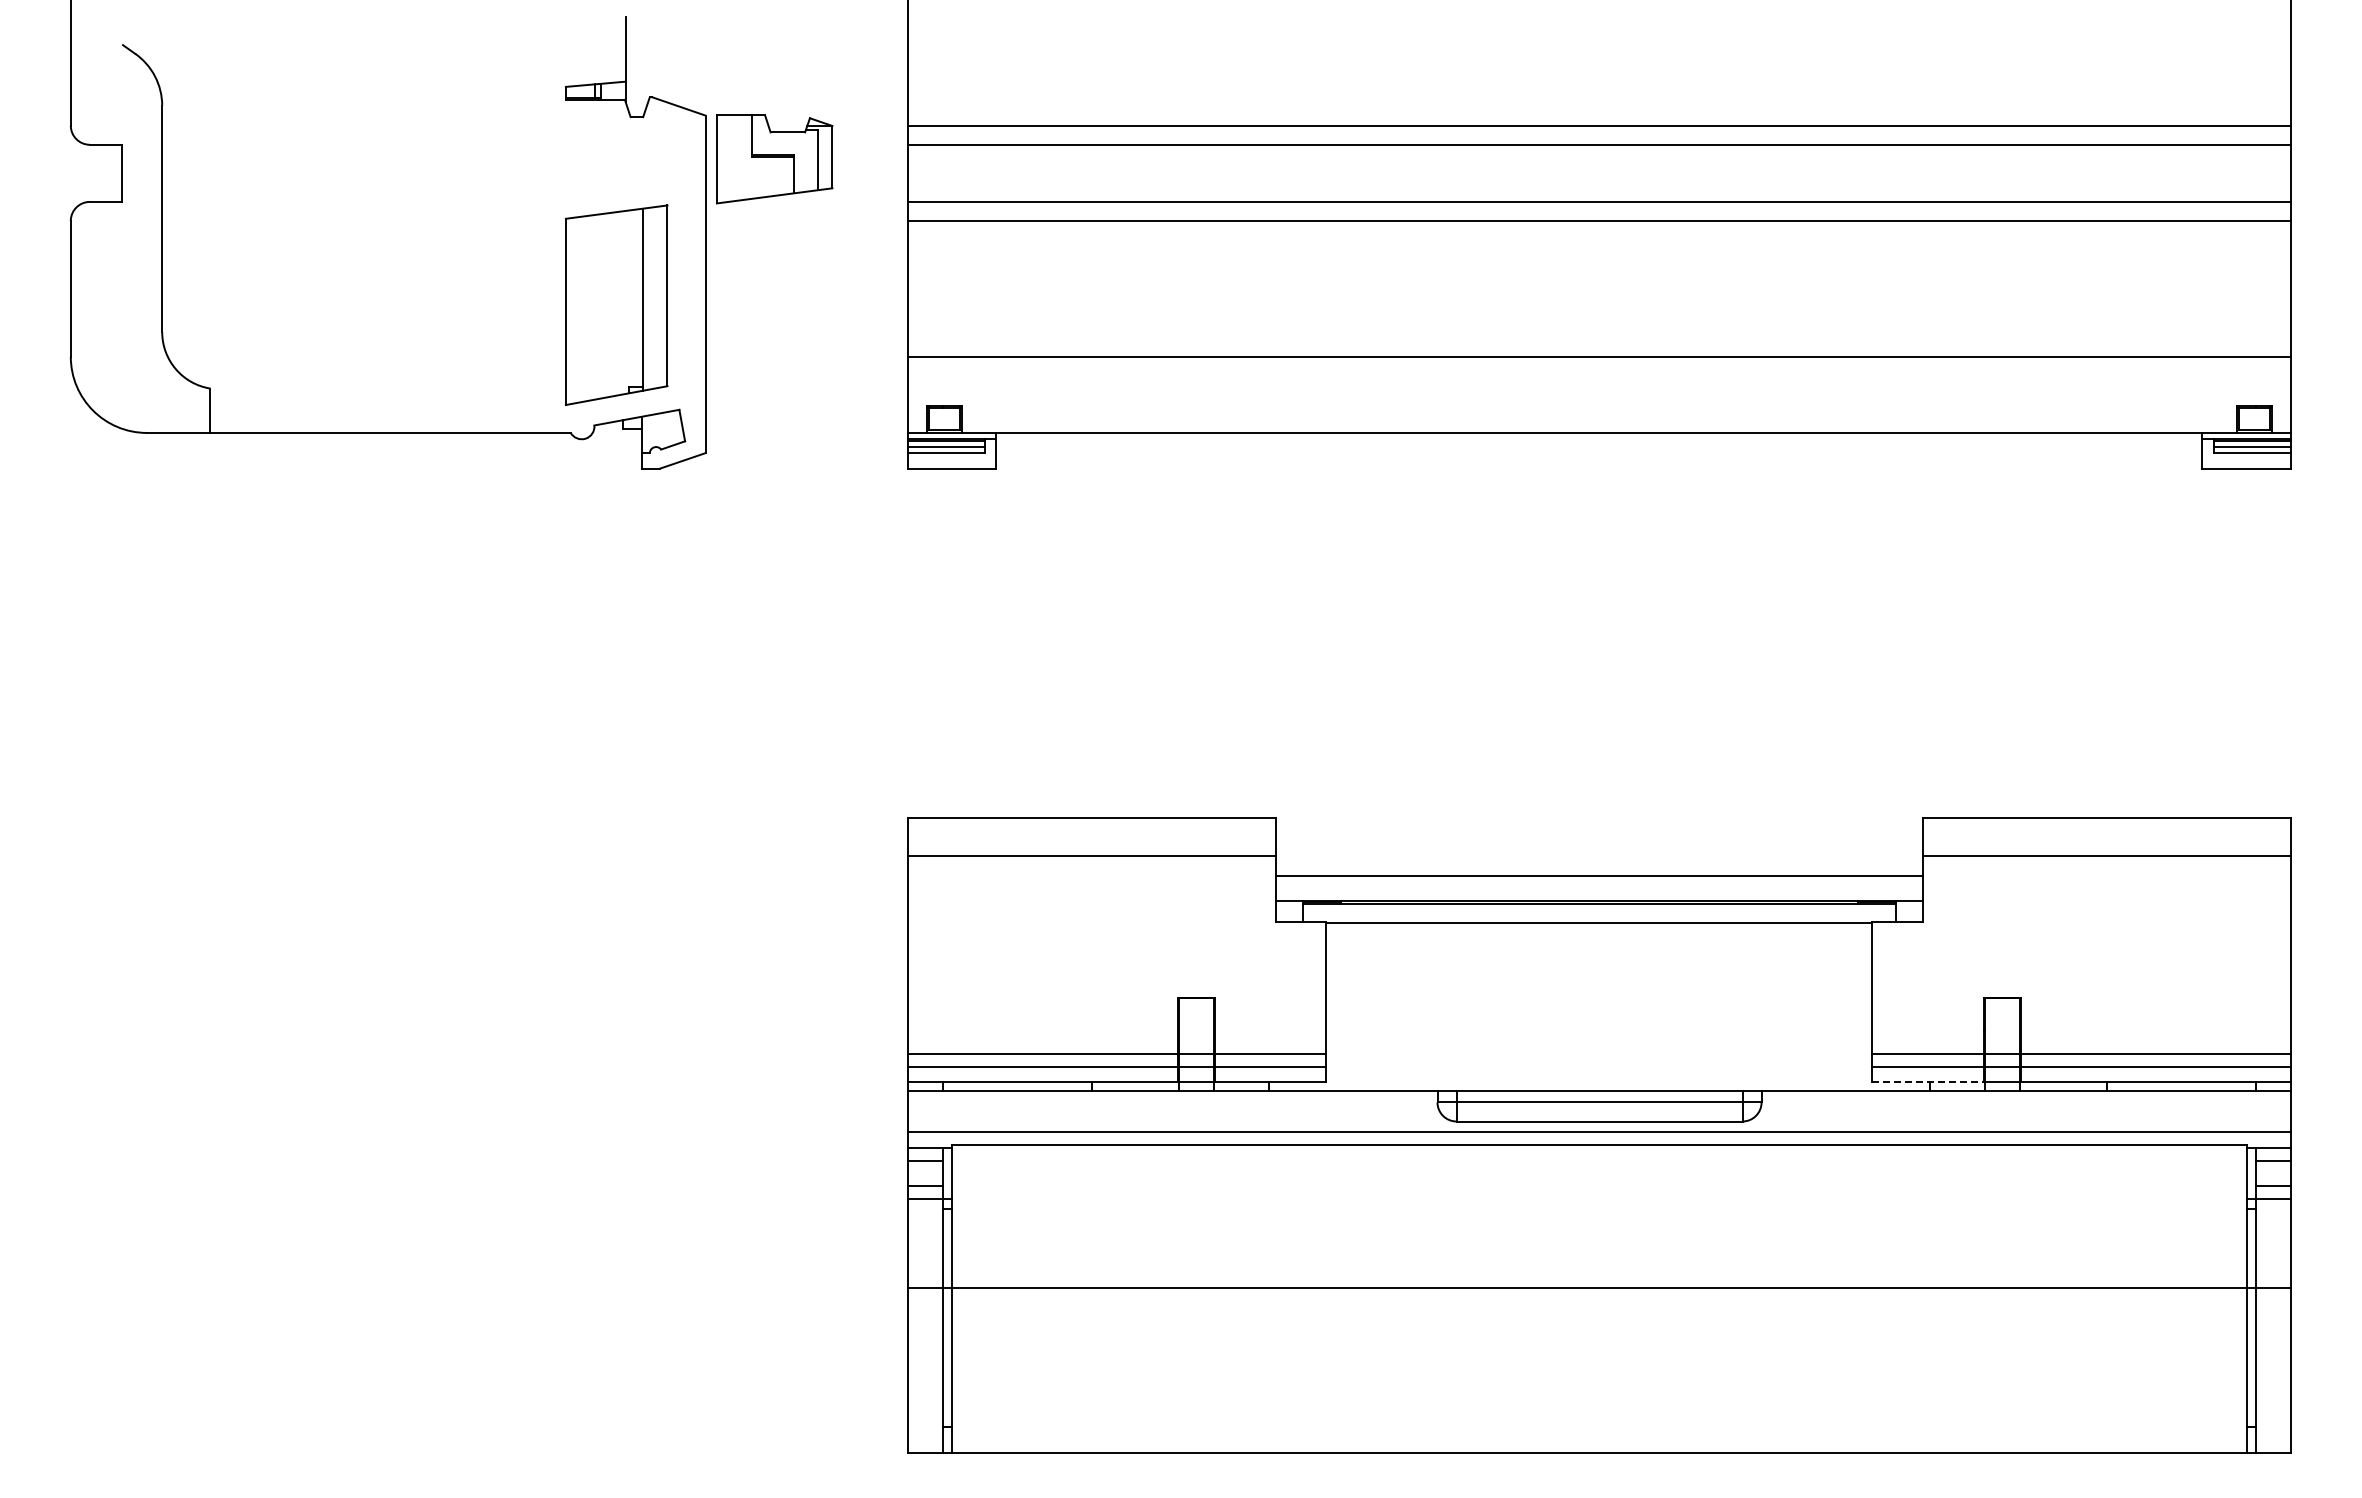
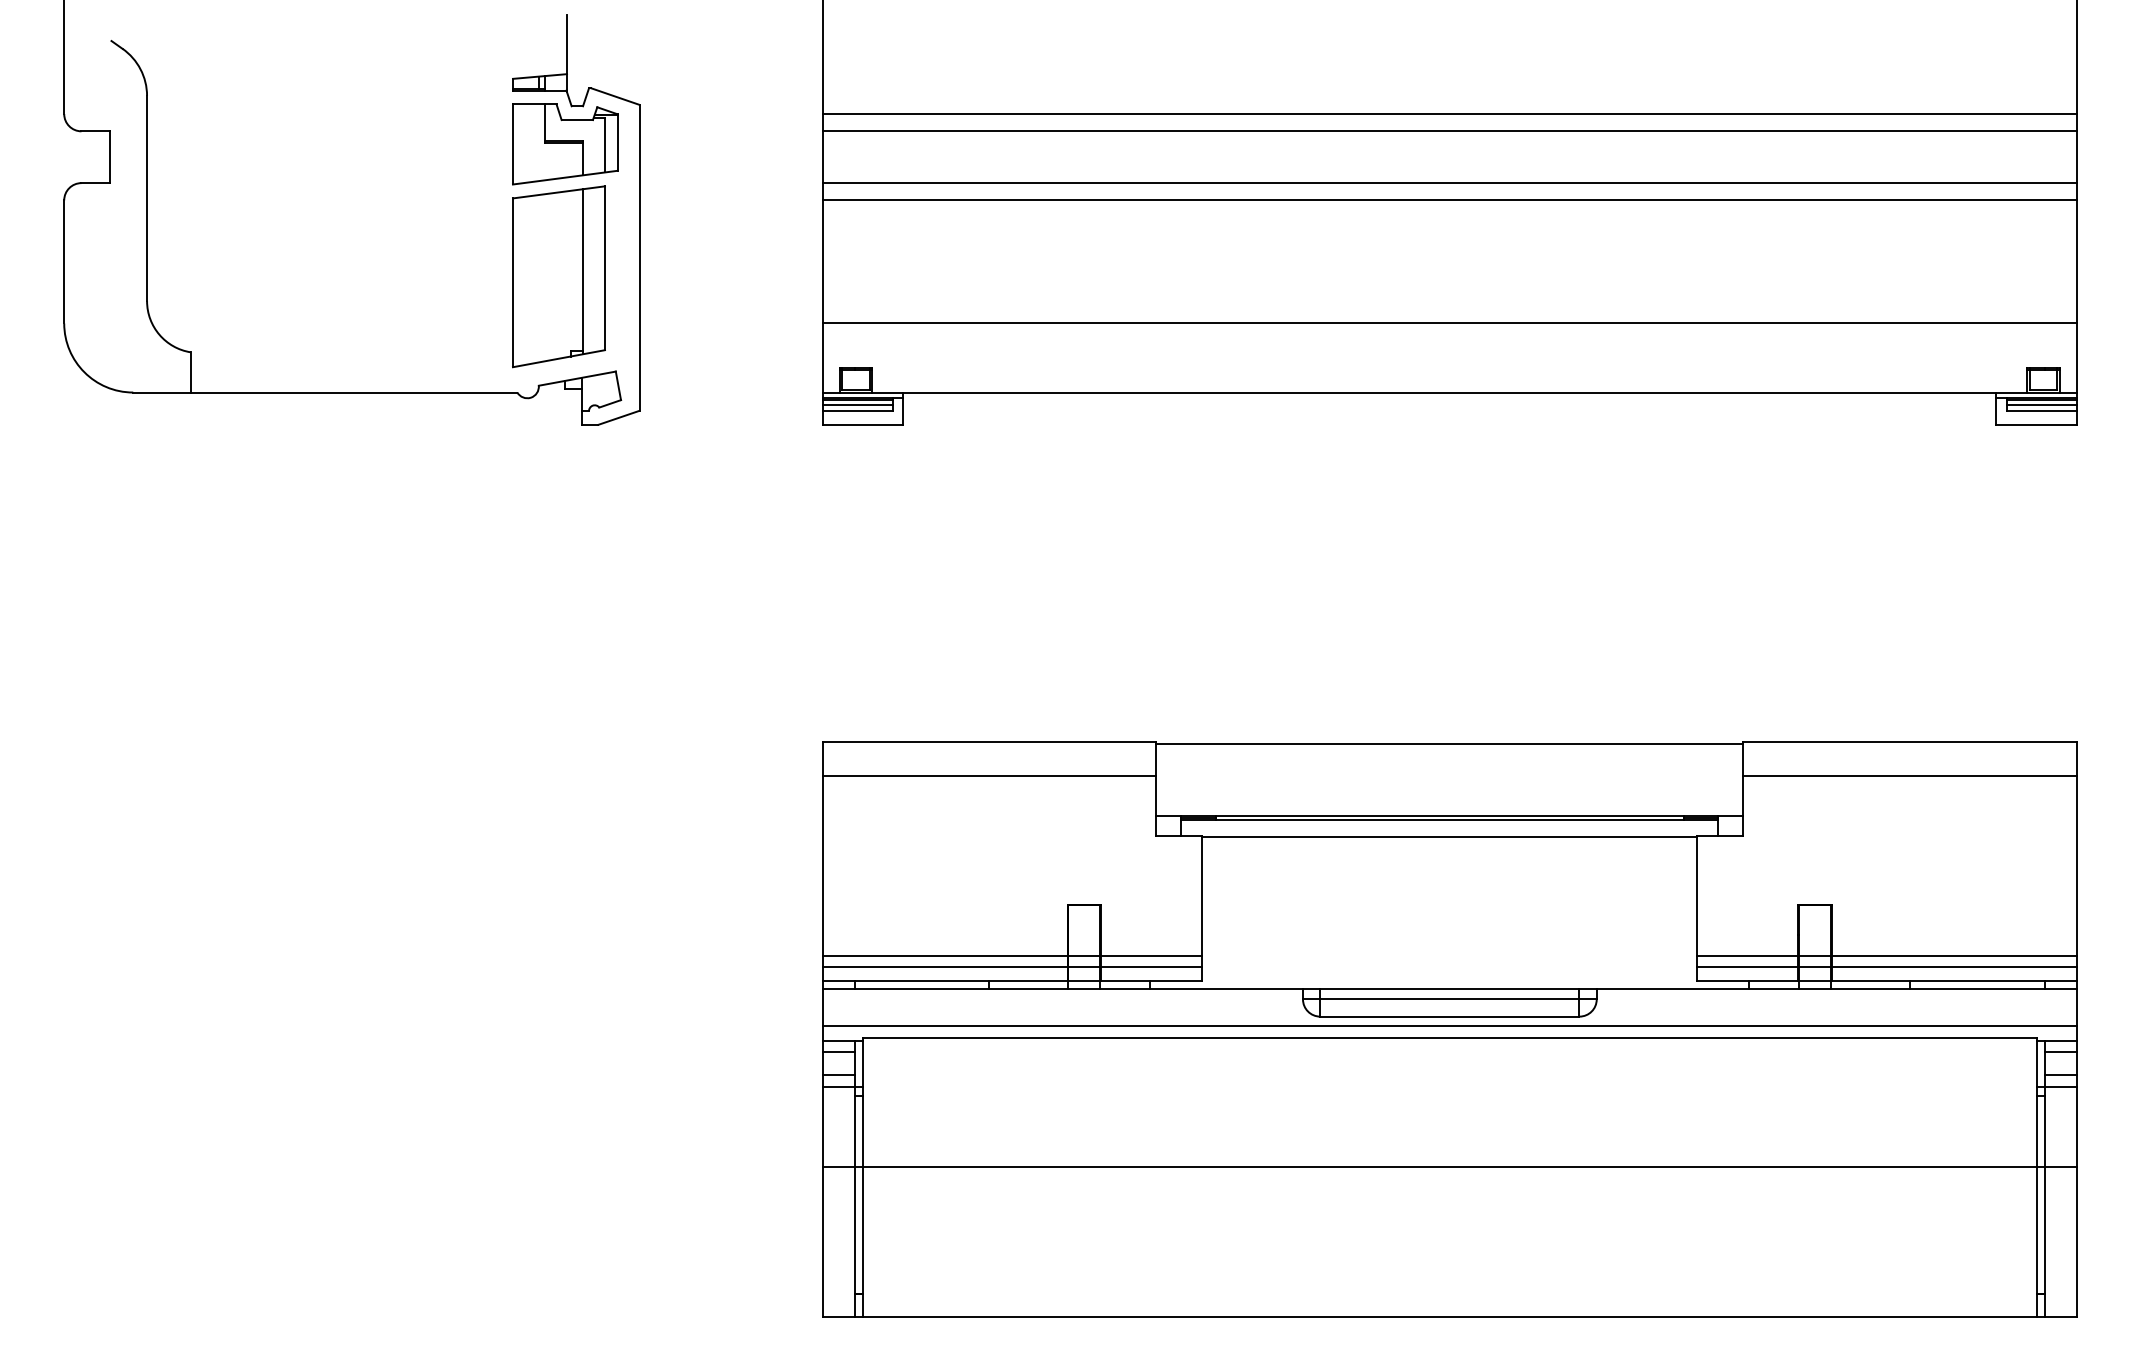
part: (774, 159) -> (565, 144), moved
line: (1599, 875) -> (1449, 743), moved
line: (1928, 1082) -> (1748, 981), dashed -> solid

